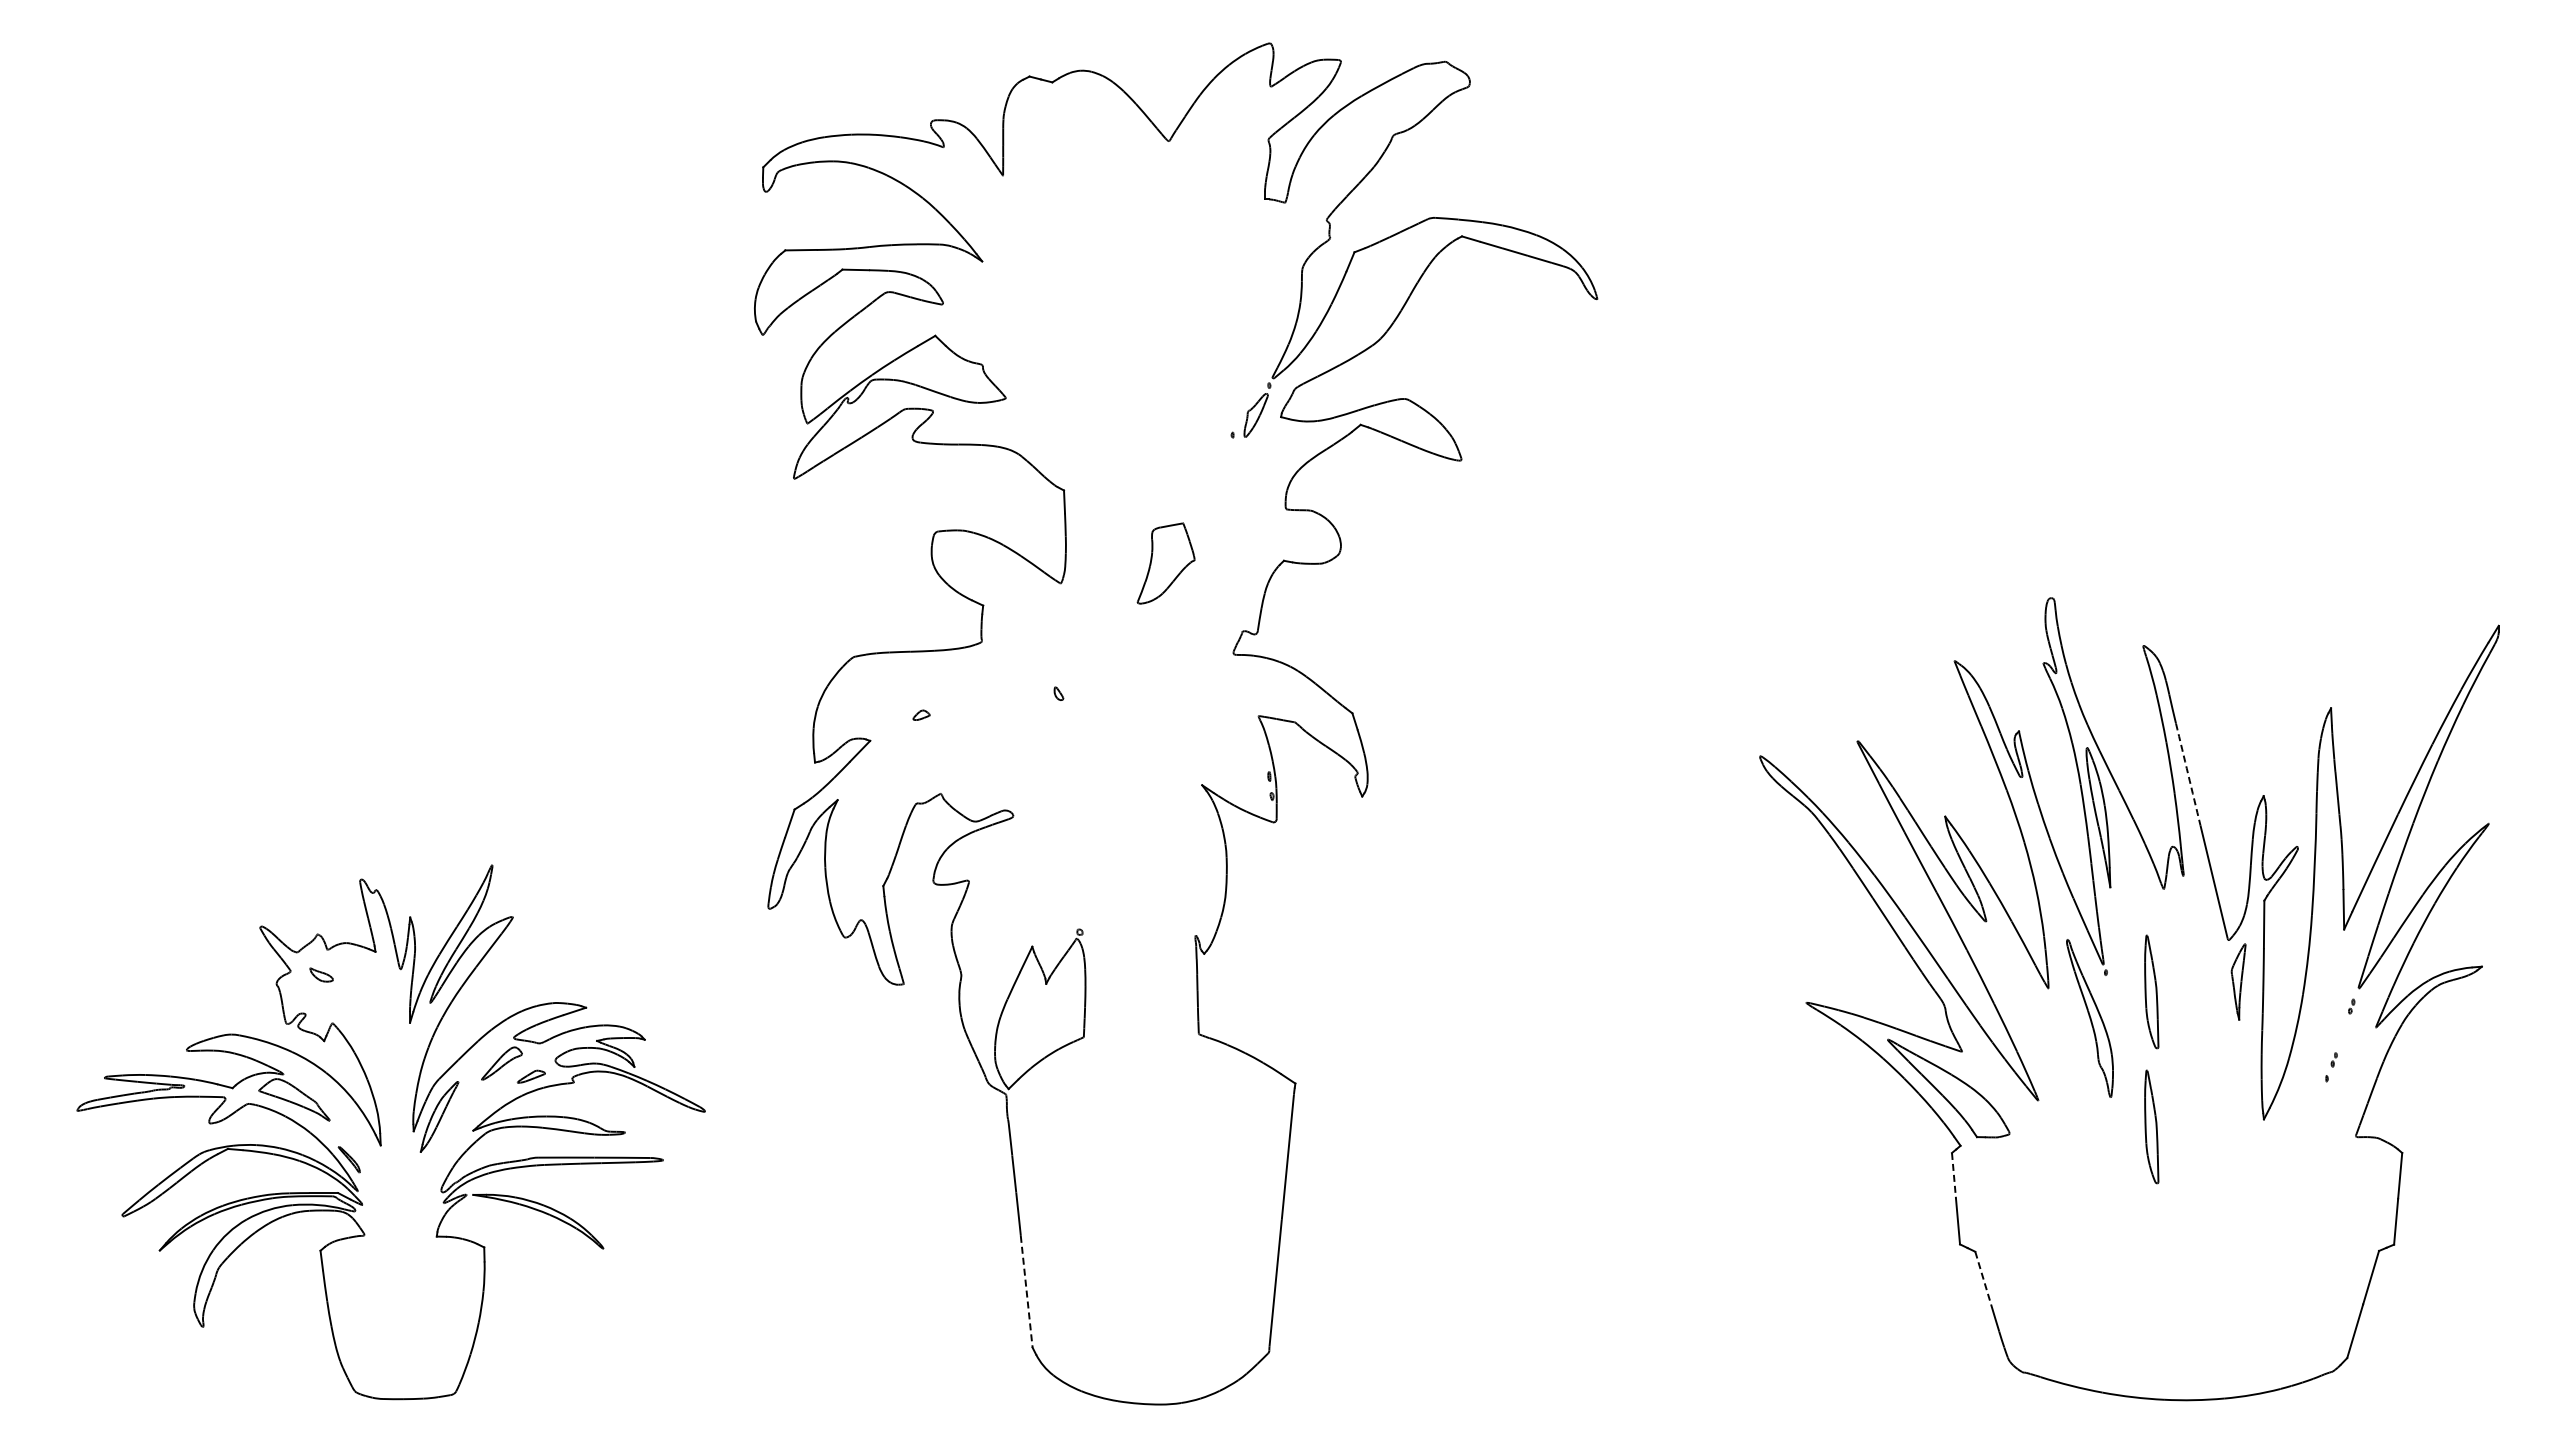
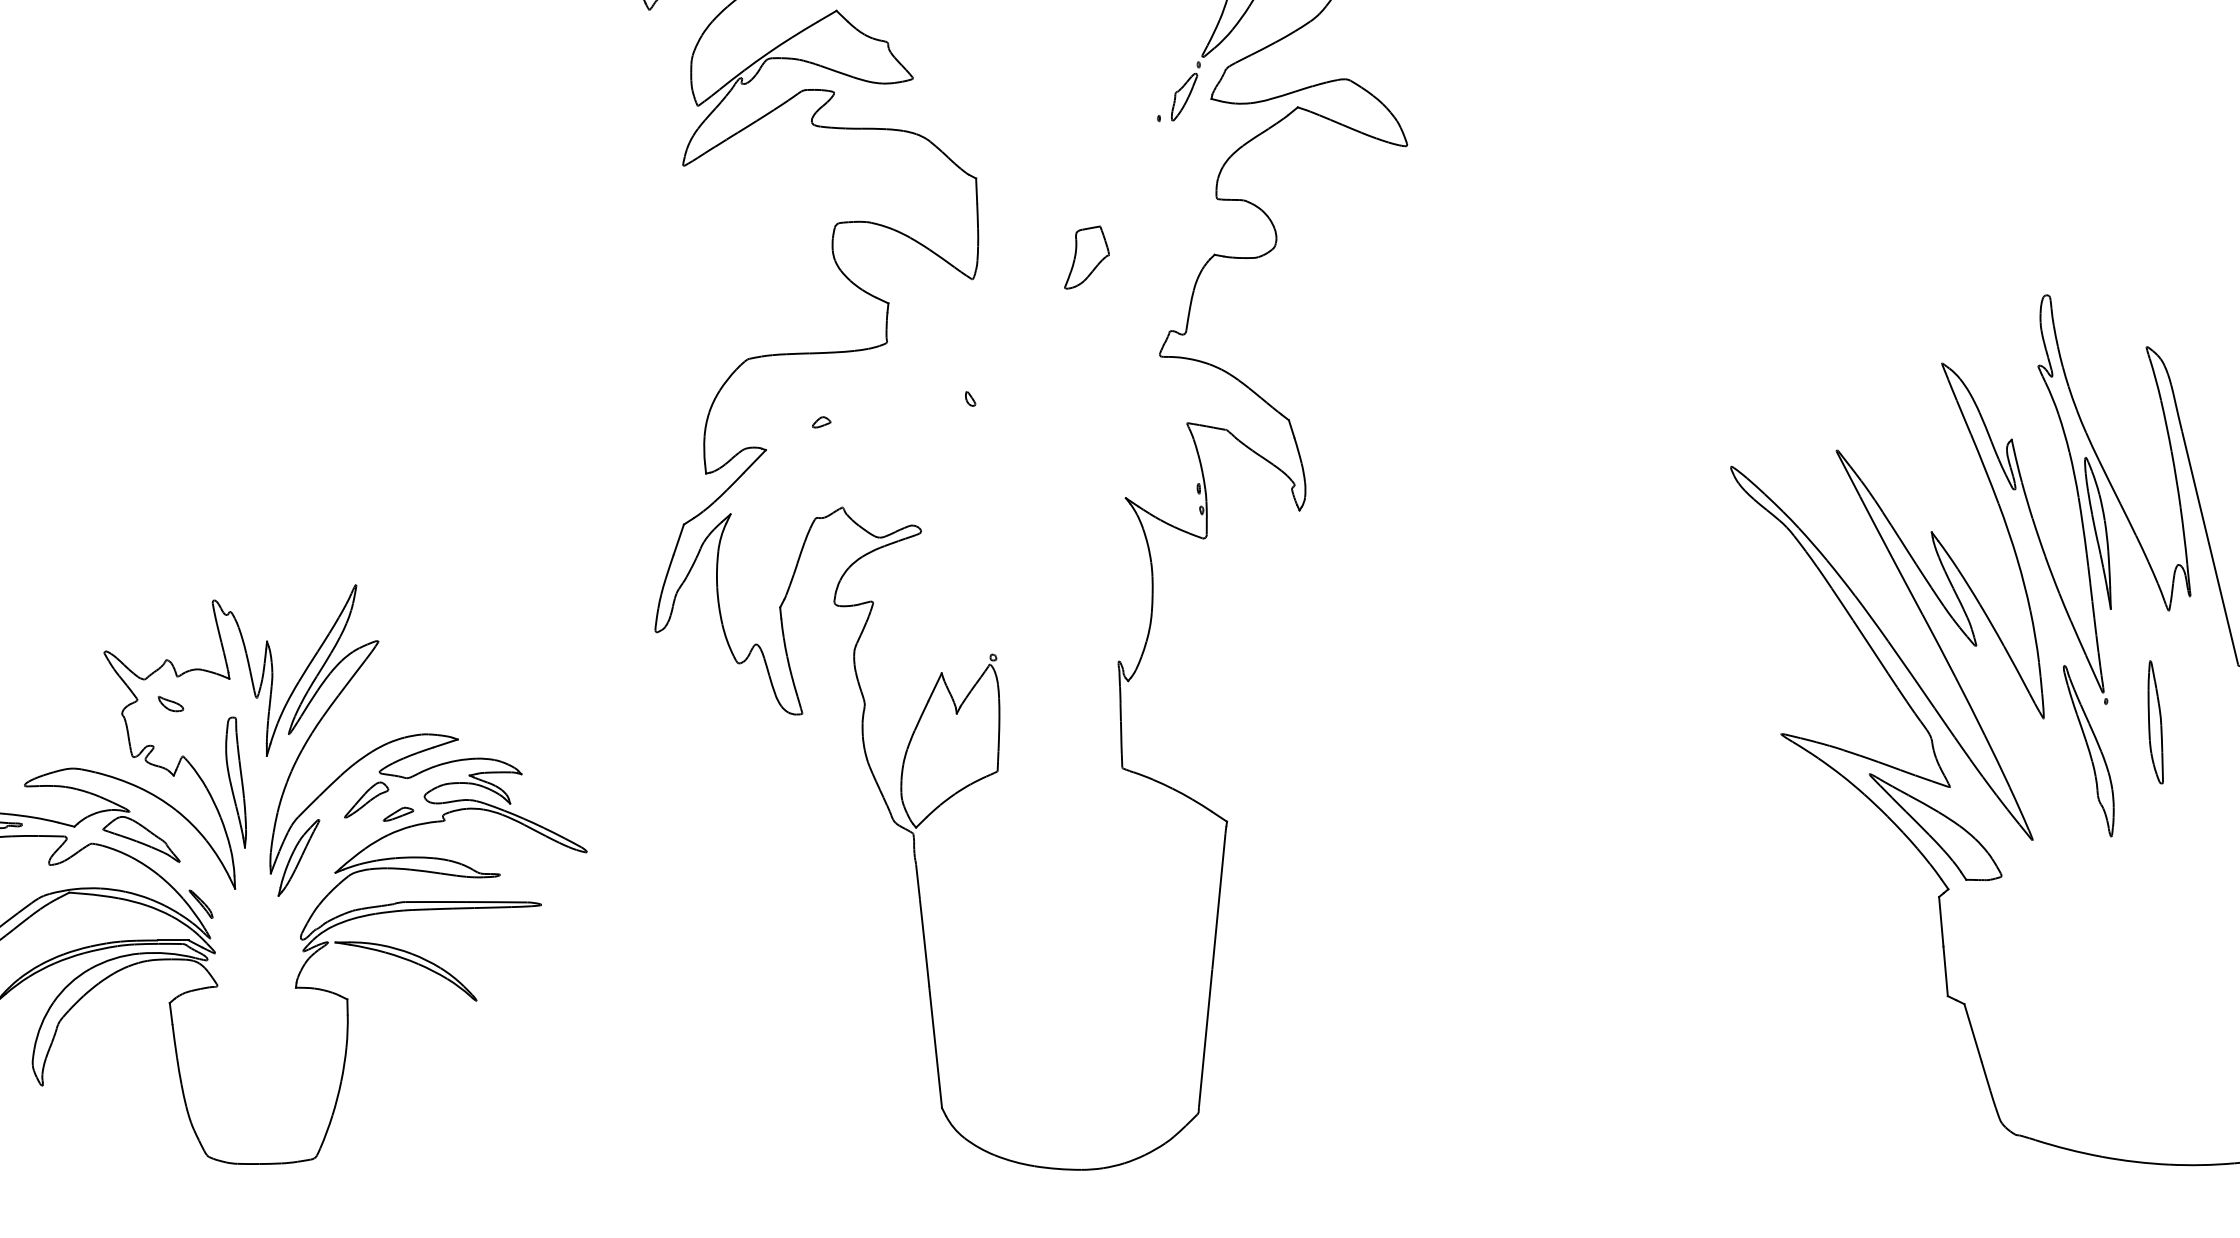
part: (1166, 562) -> (1087, 256), size x0.71
arc: (2188, 774) -> (2195, 486), dashed -> solid
part: (381, 1047) -> (235, 782), added
part: (2151, 1126) -> (2155, 868), removed
line: (1953, 1175) -> (1940, 921), dashed -> solid
line: (1983, 1278) -> (1973, 1033), dashed -> solid
line: (1026, 1292) -> (935, 1048), dashed -> solid

